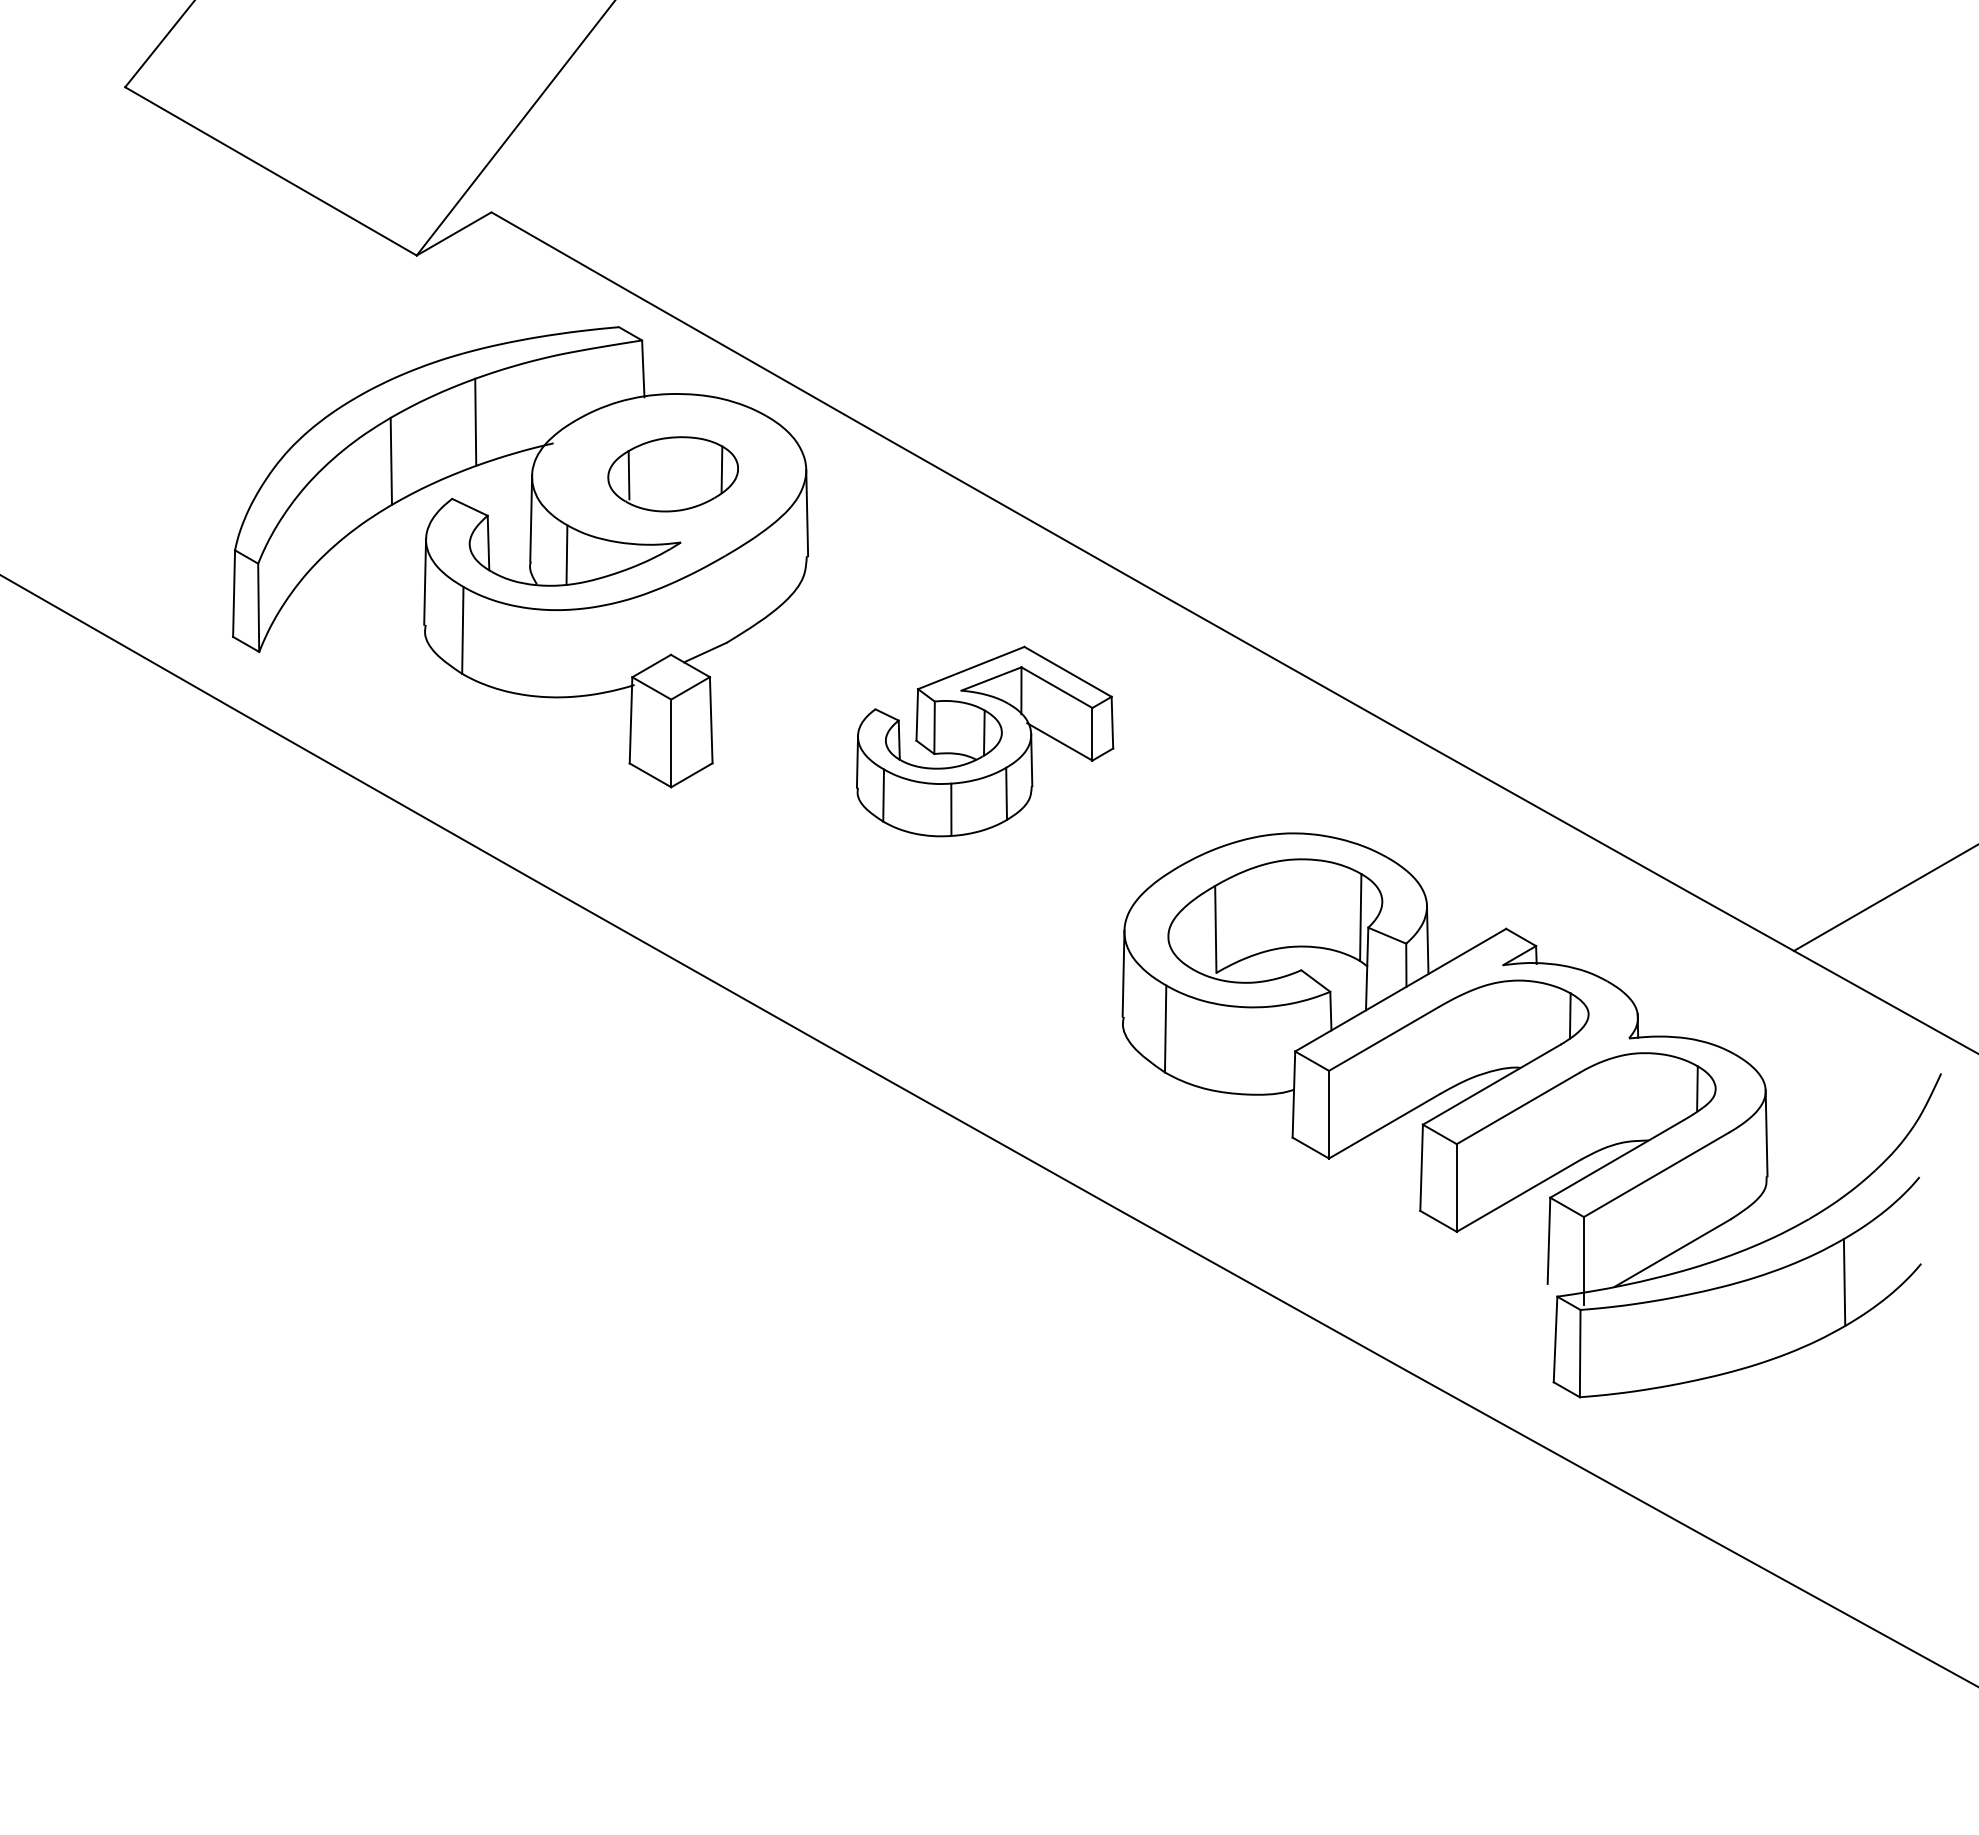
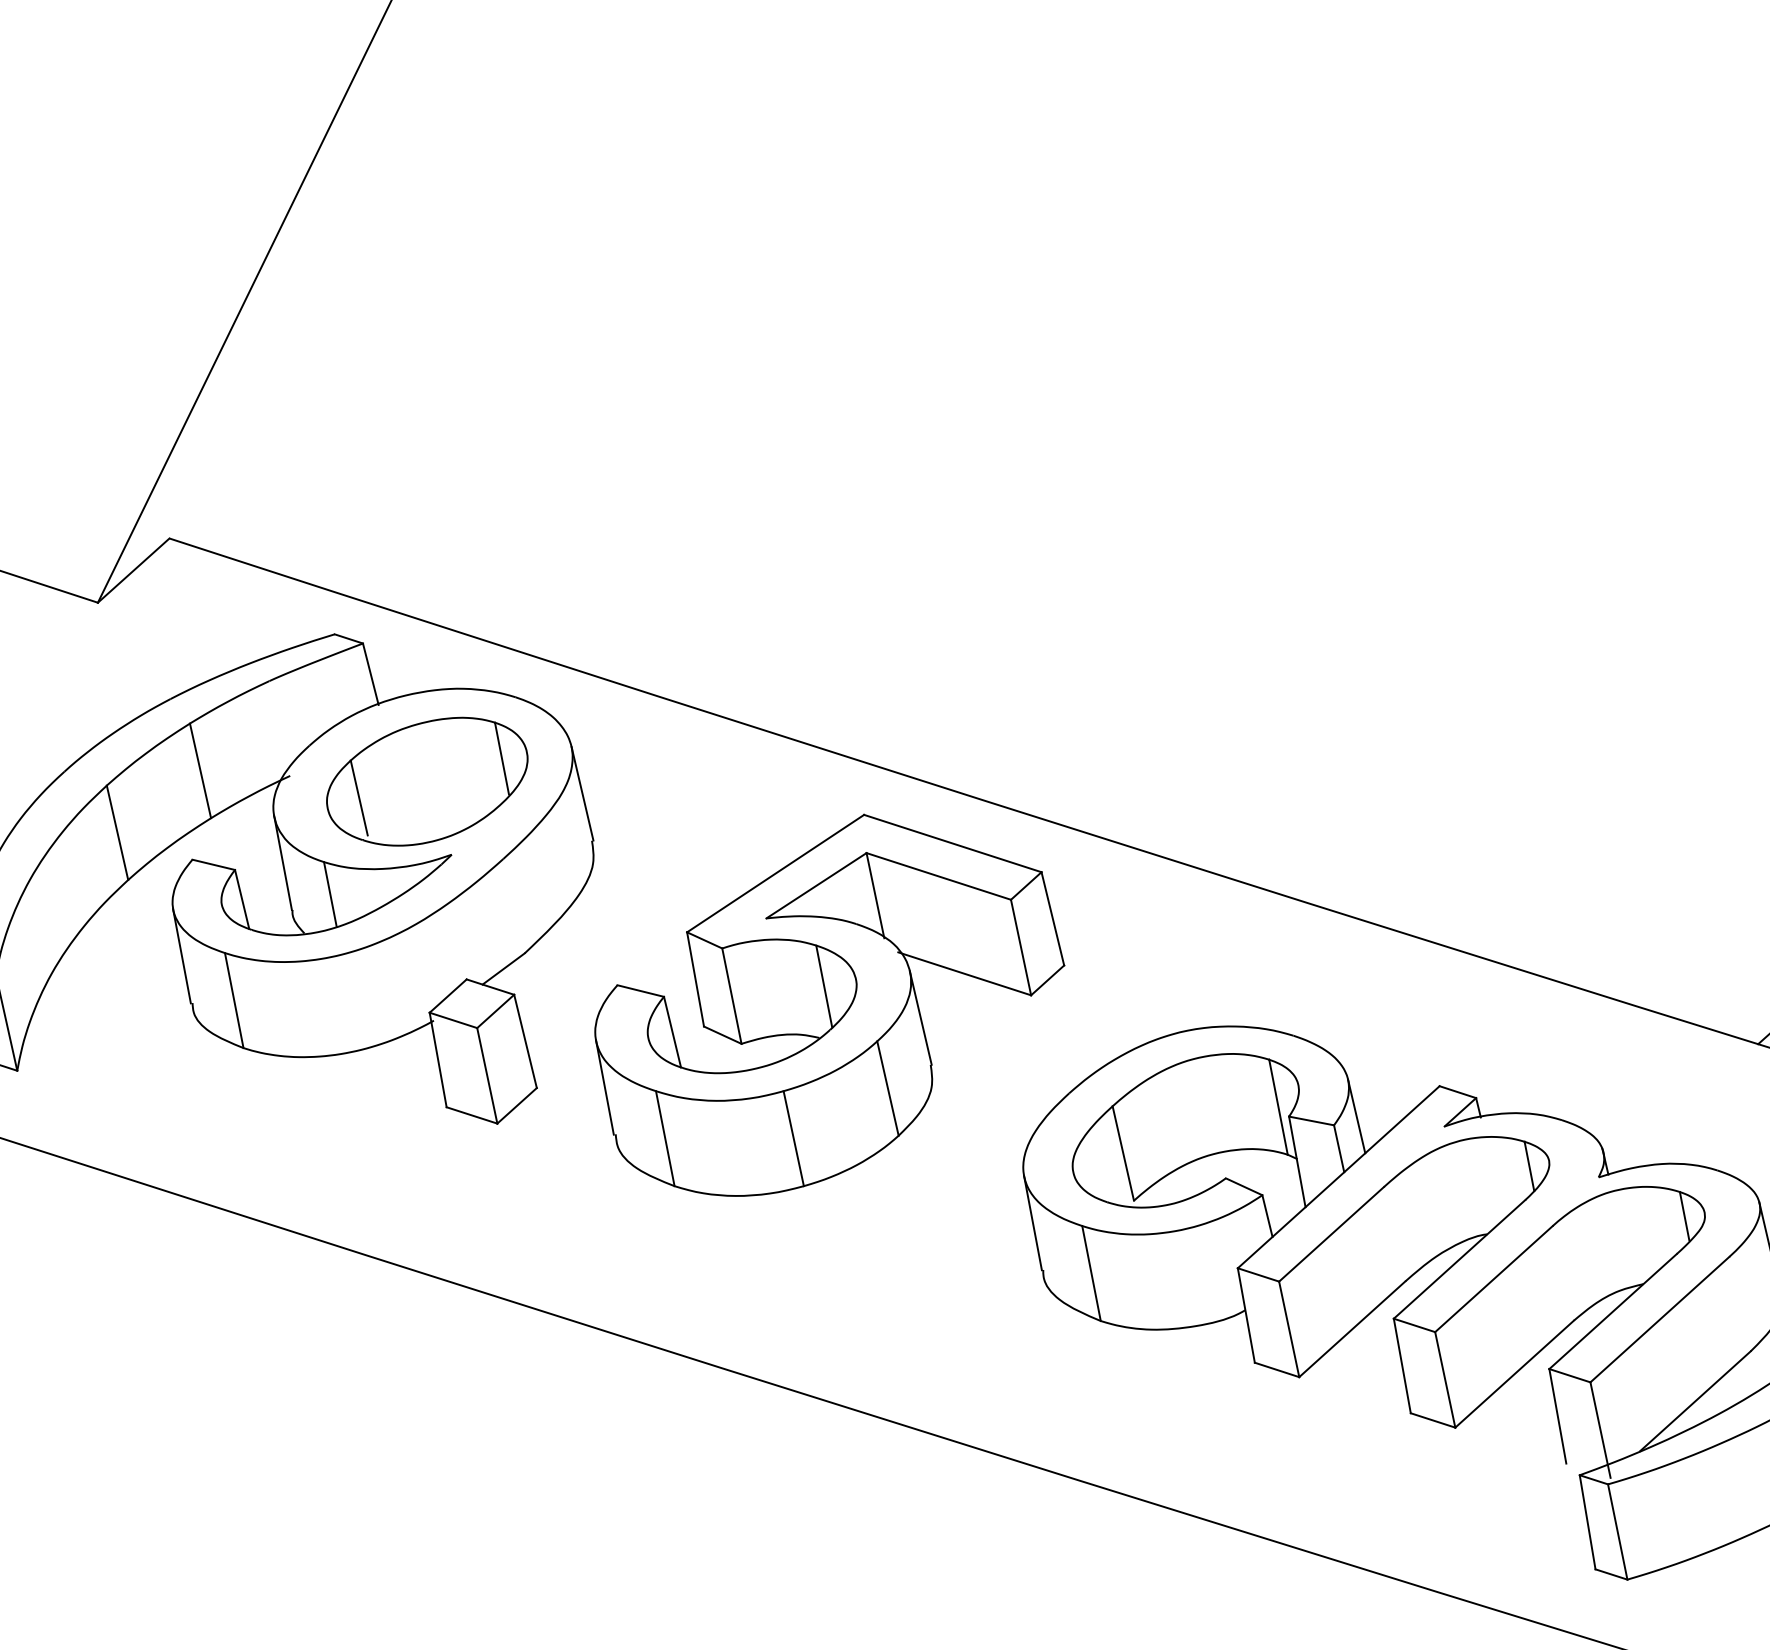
part: (672, 474) -> (426, 782), size x1.43
part: (984, 741) -> (828, 1001), size x1.67

